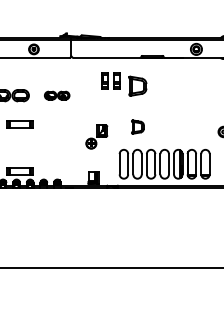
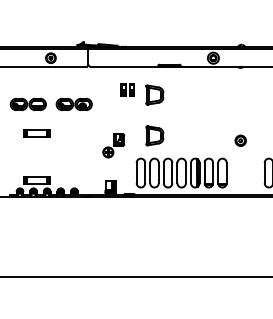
part: (110, 80) -> (127, 89), size x0.71
part: (56, 95) -> (73, 104), size x1.43
part: (137, 126) -> (154, 135), size x1.43

